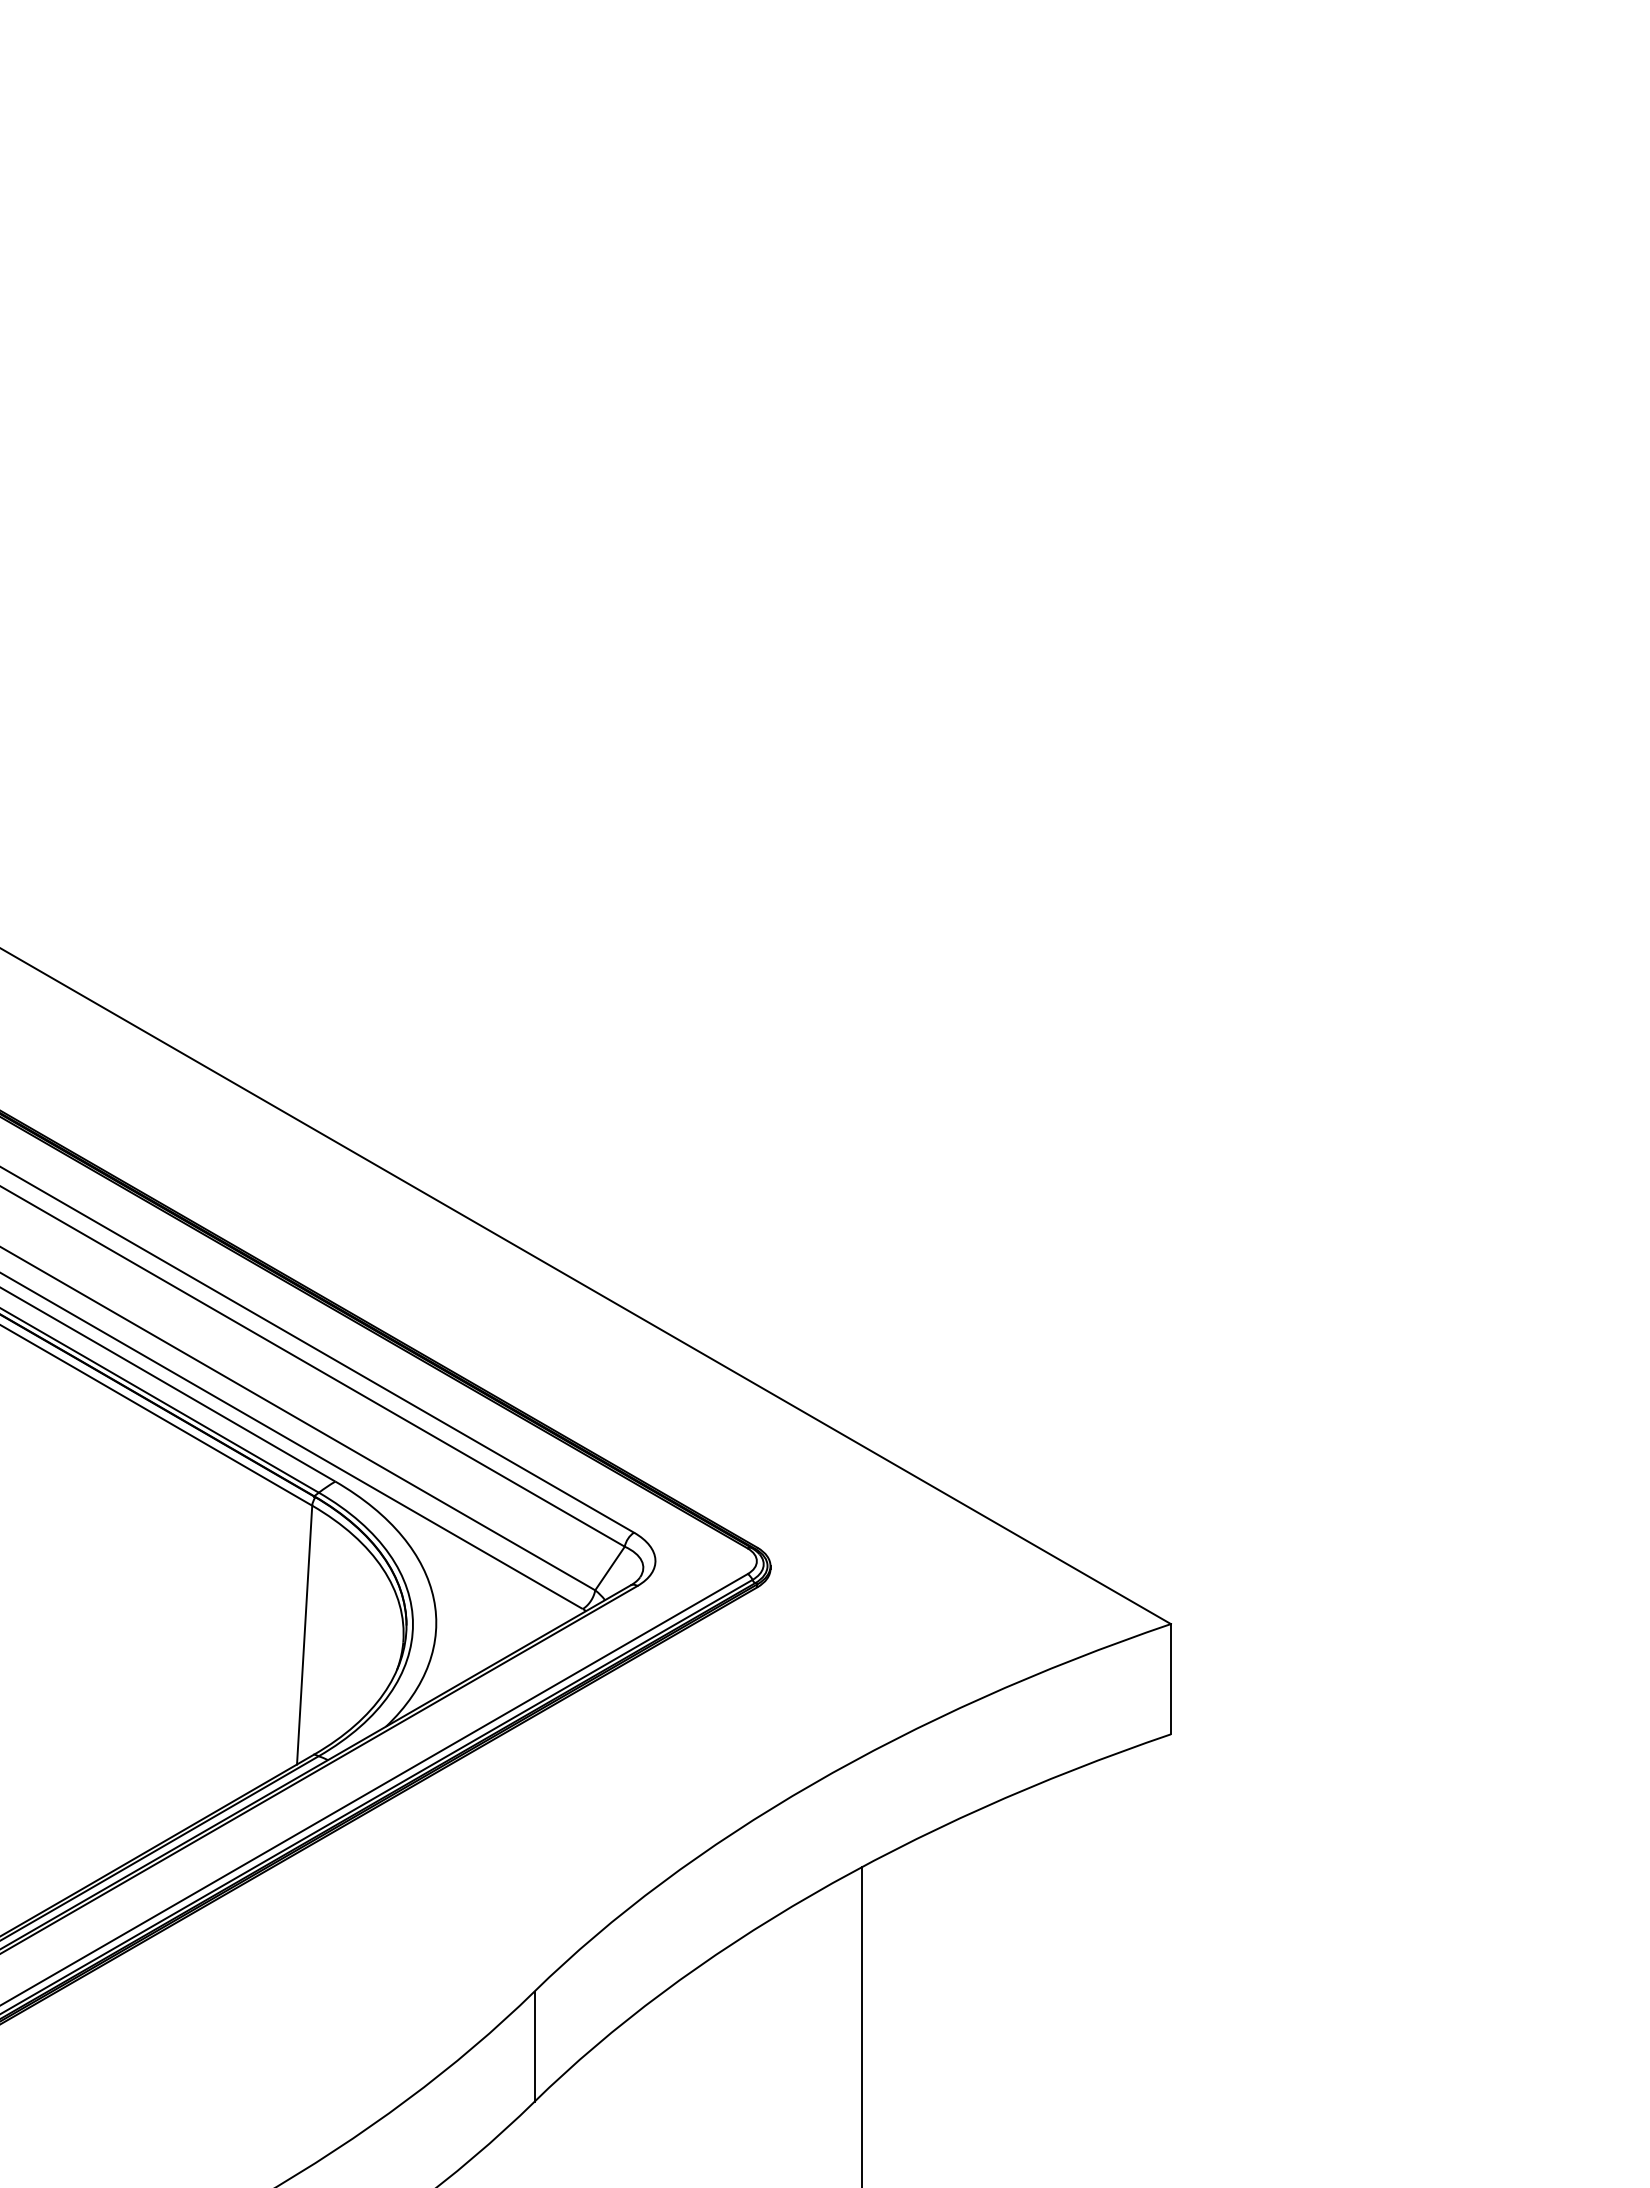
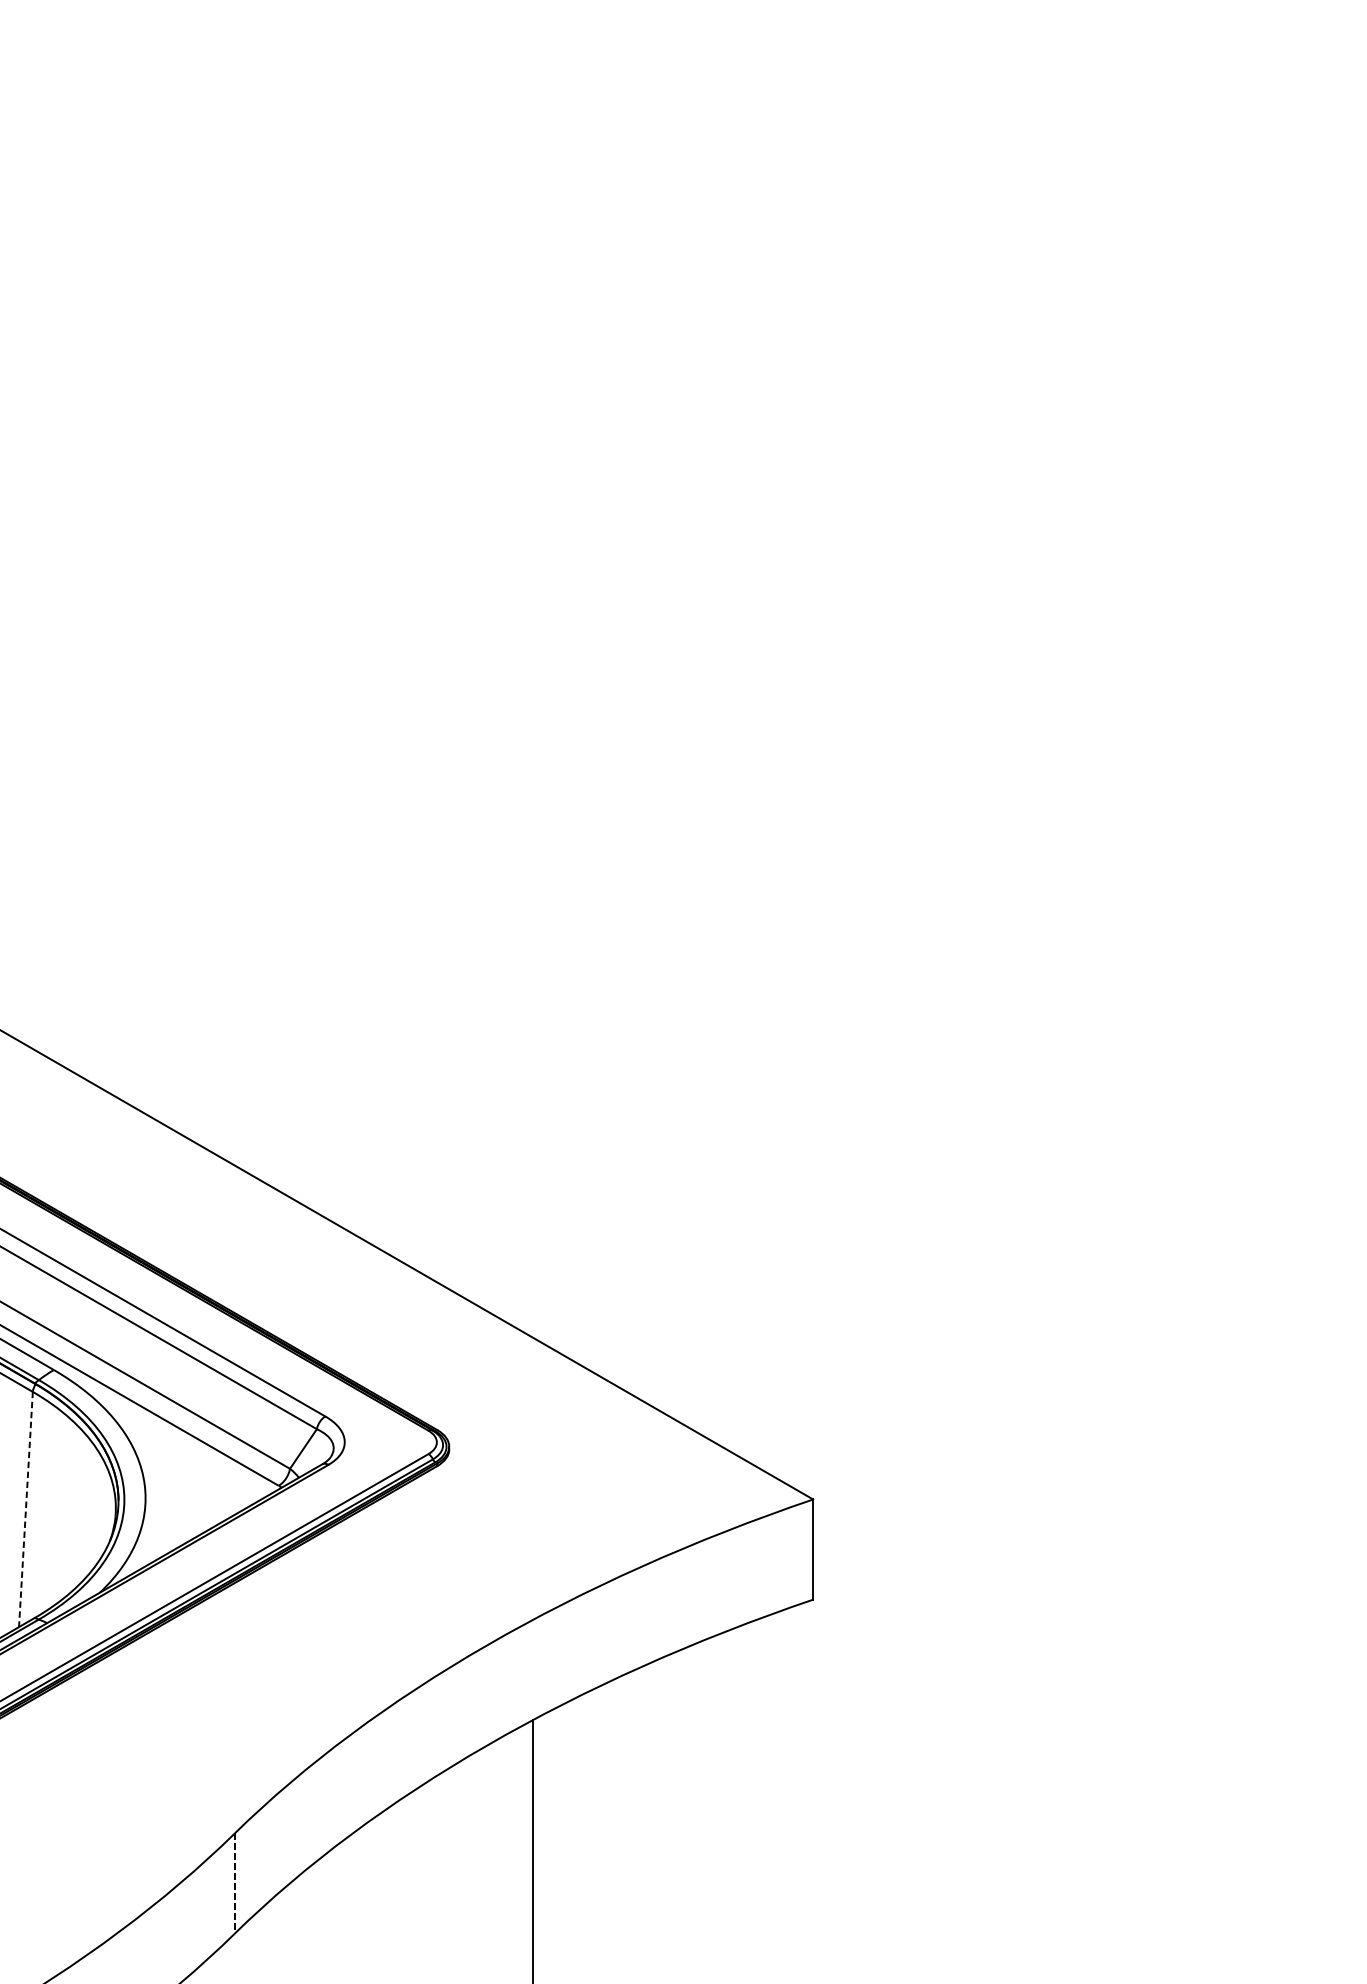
line: (304, 1635) -> (25, 1509), solid -> dashed
line: (534, 2047) -> (234, 1884), solid -> dashed

